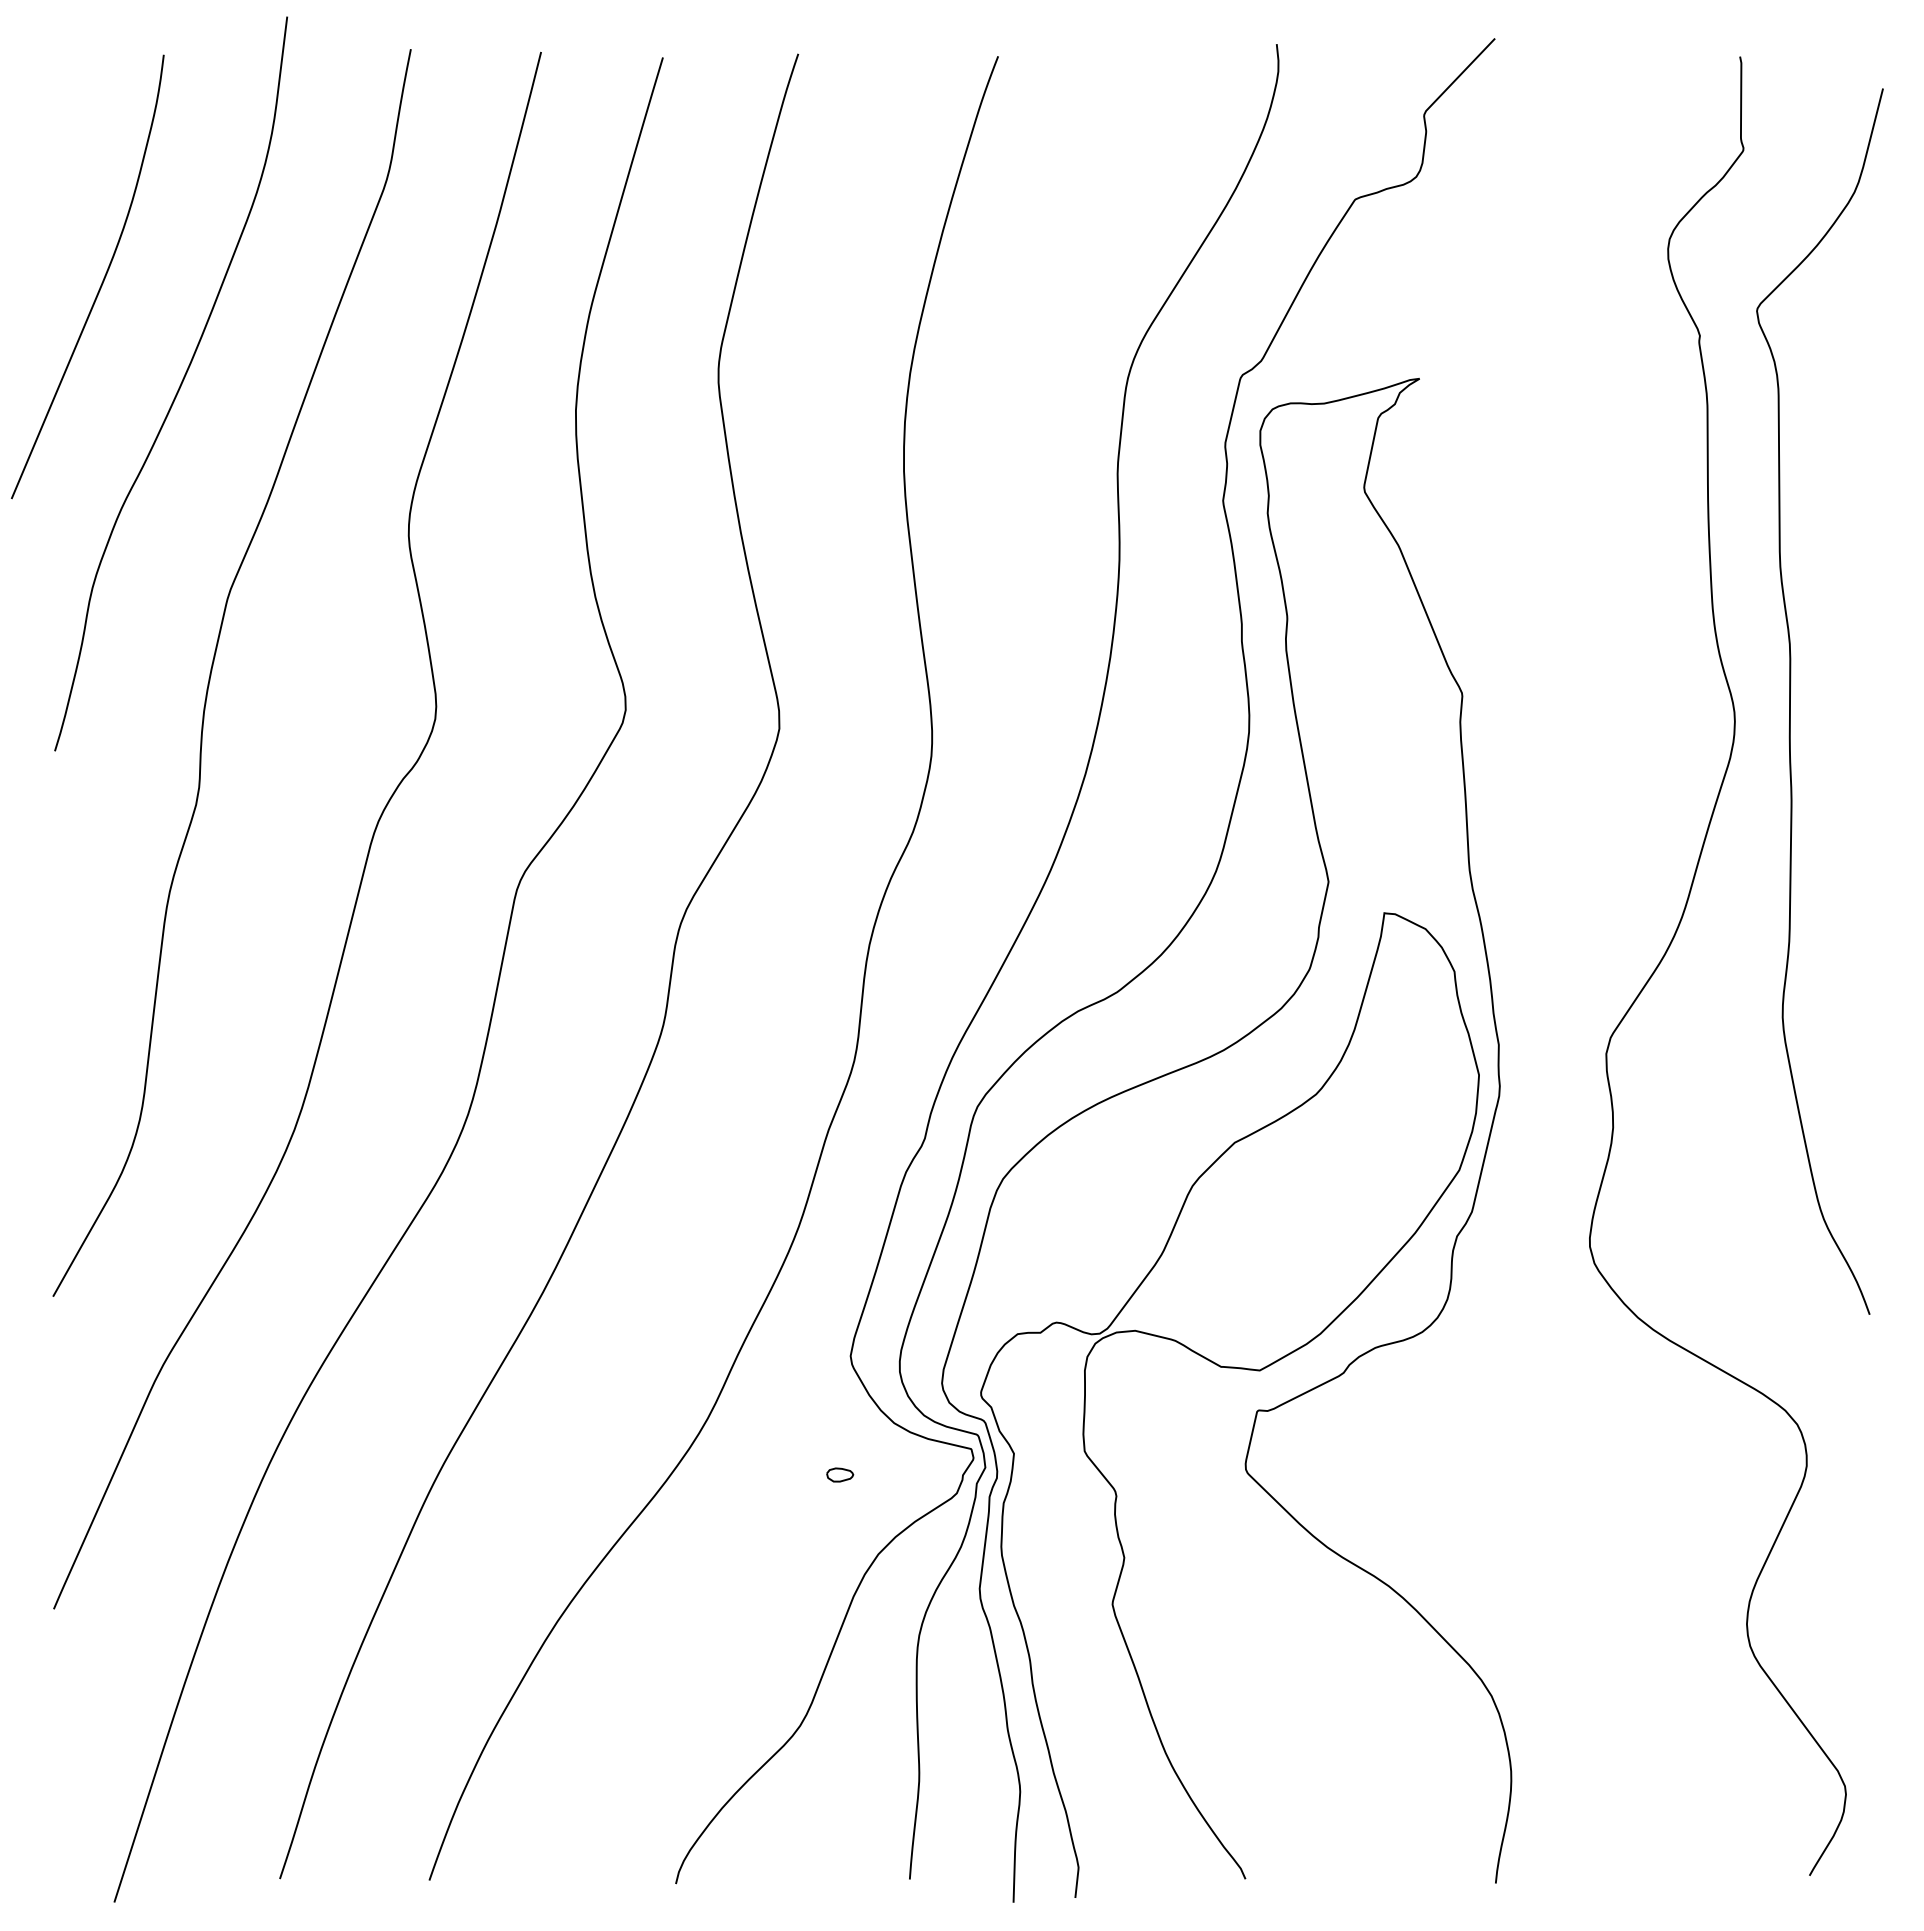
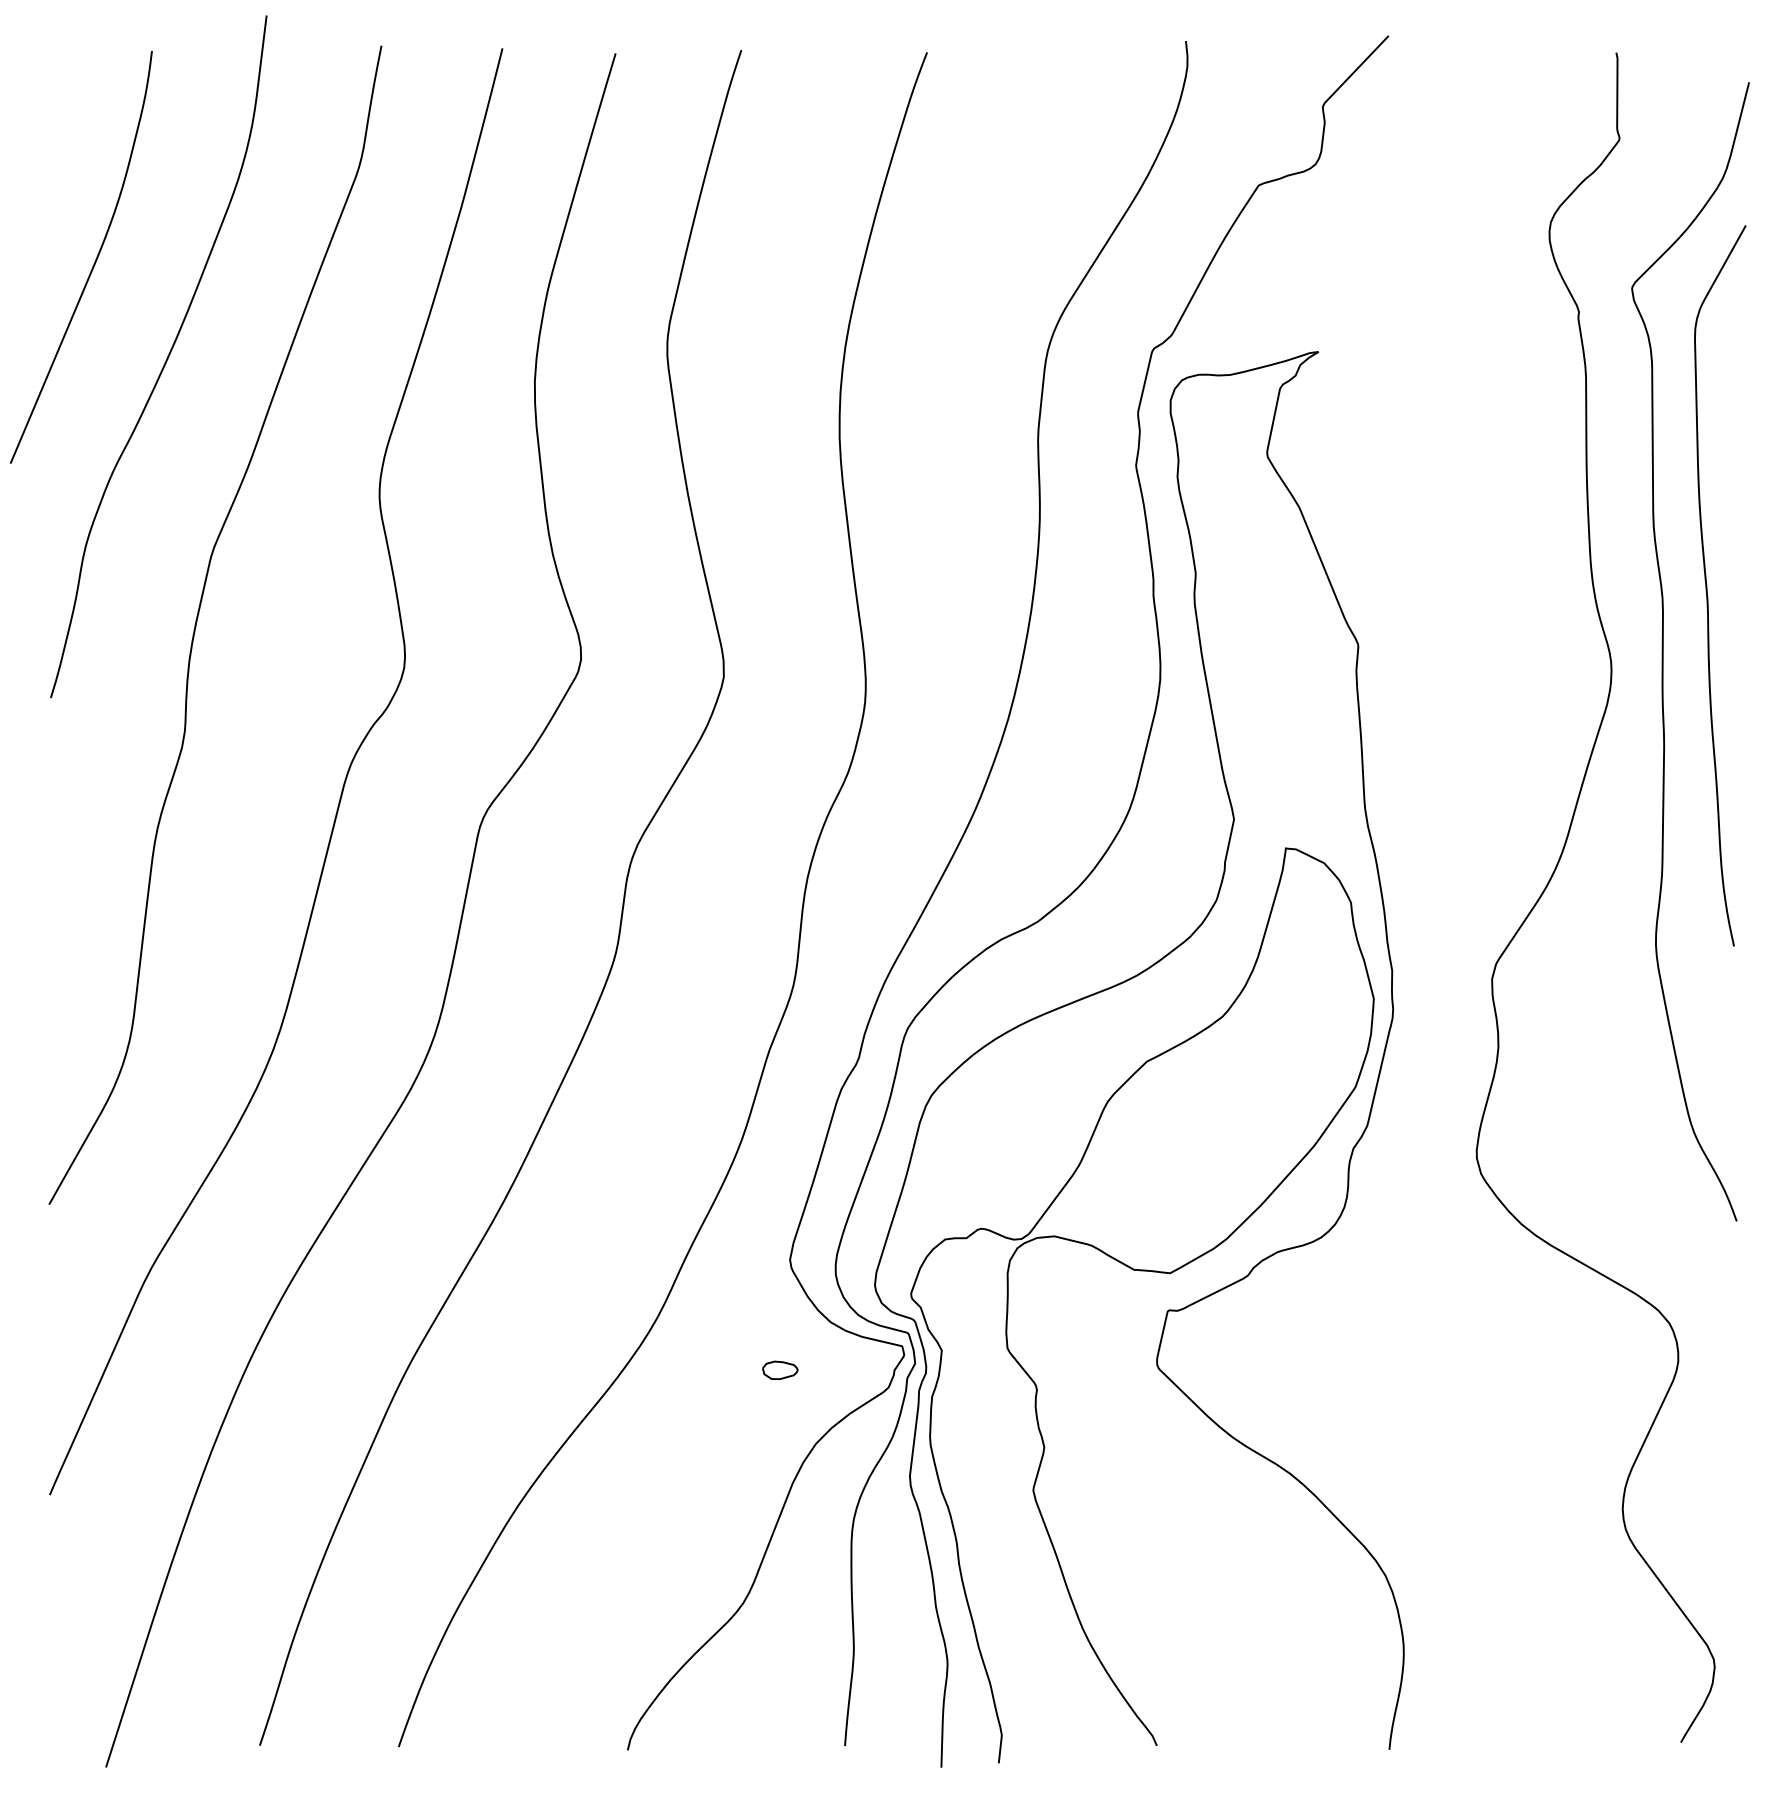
curve: (1838, 633) -> (1707, 588), added
part: (839, 1474) -> (779, 1369), size x1.43

